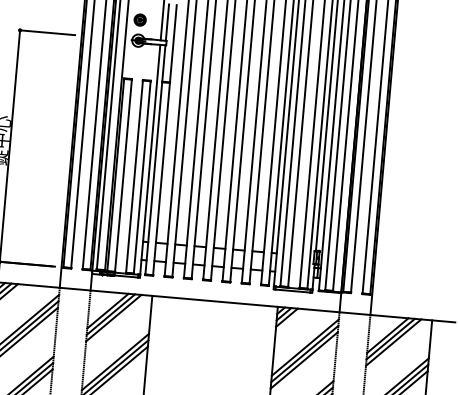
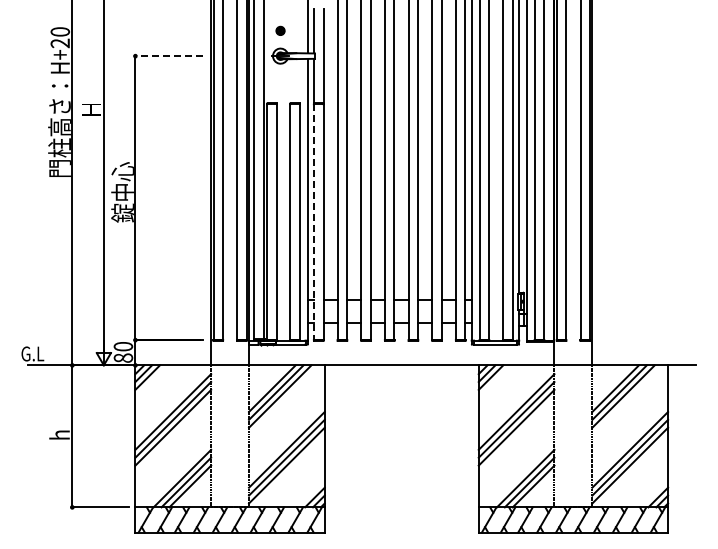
part: (140, 19) -> (280, 30), size x0.6
line: (47, 33) -> (169, 56), solid -> dashed
line: (154, 178) -> (314, 222), solid -> dashed

